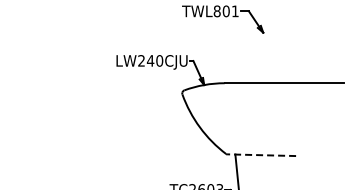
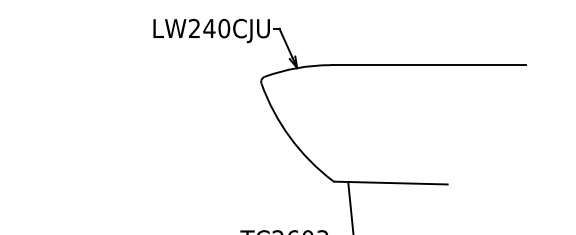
line: (261, 155) -> (391, 183), dashed -> solid

